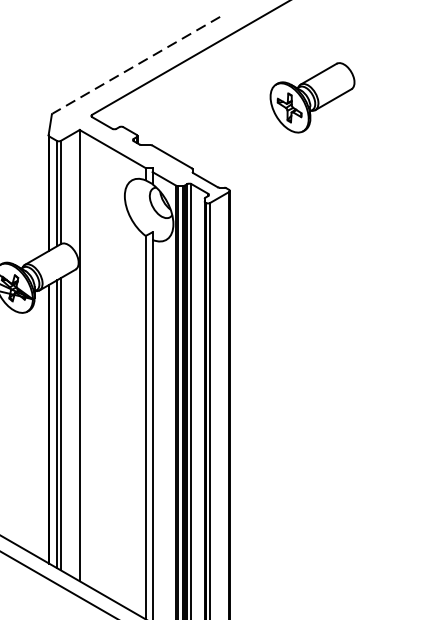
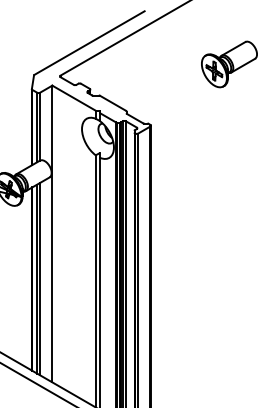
line: (136, 65) -> (89, 43), dashed -> solid
part: (312, 97) -> (229, 64), moved

